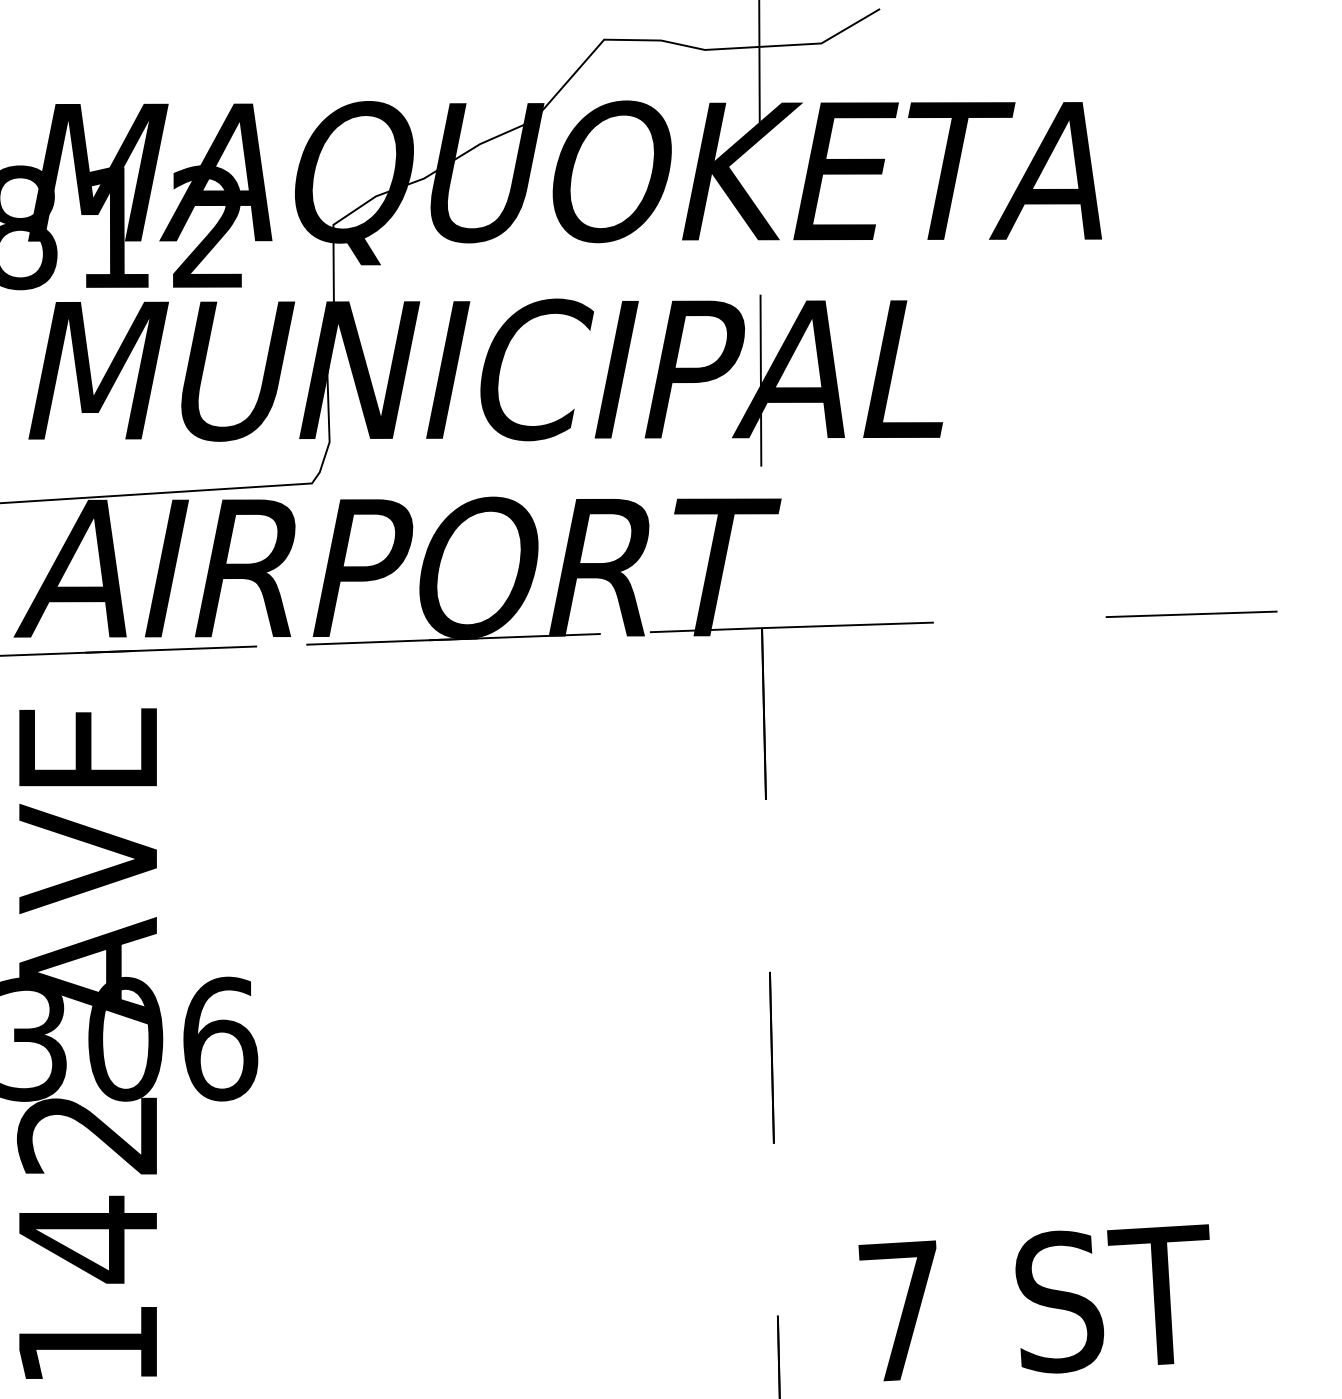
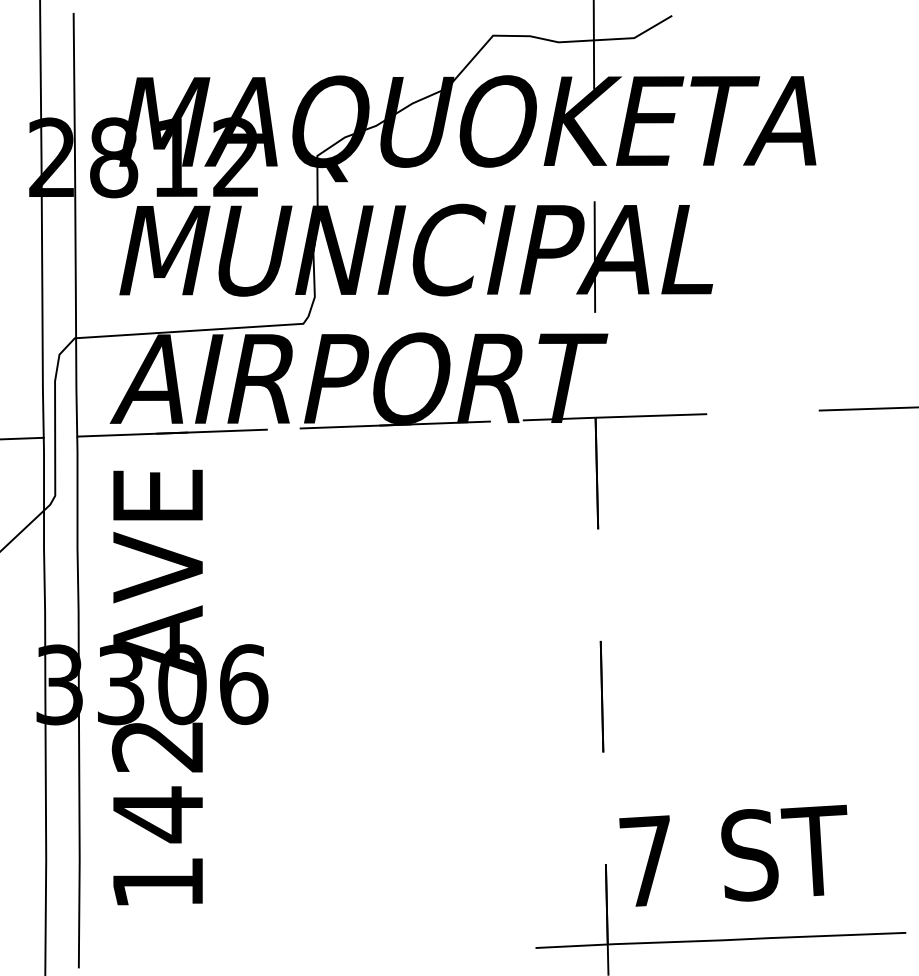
text: (1034, 1302) -> (733, 855), moved

